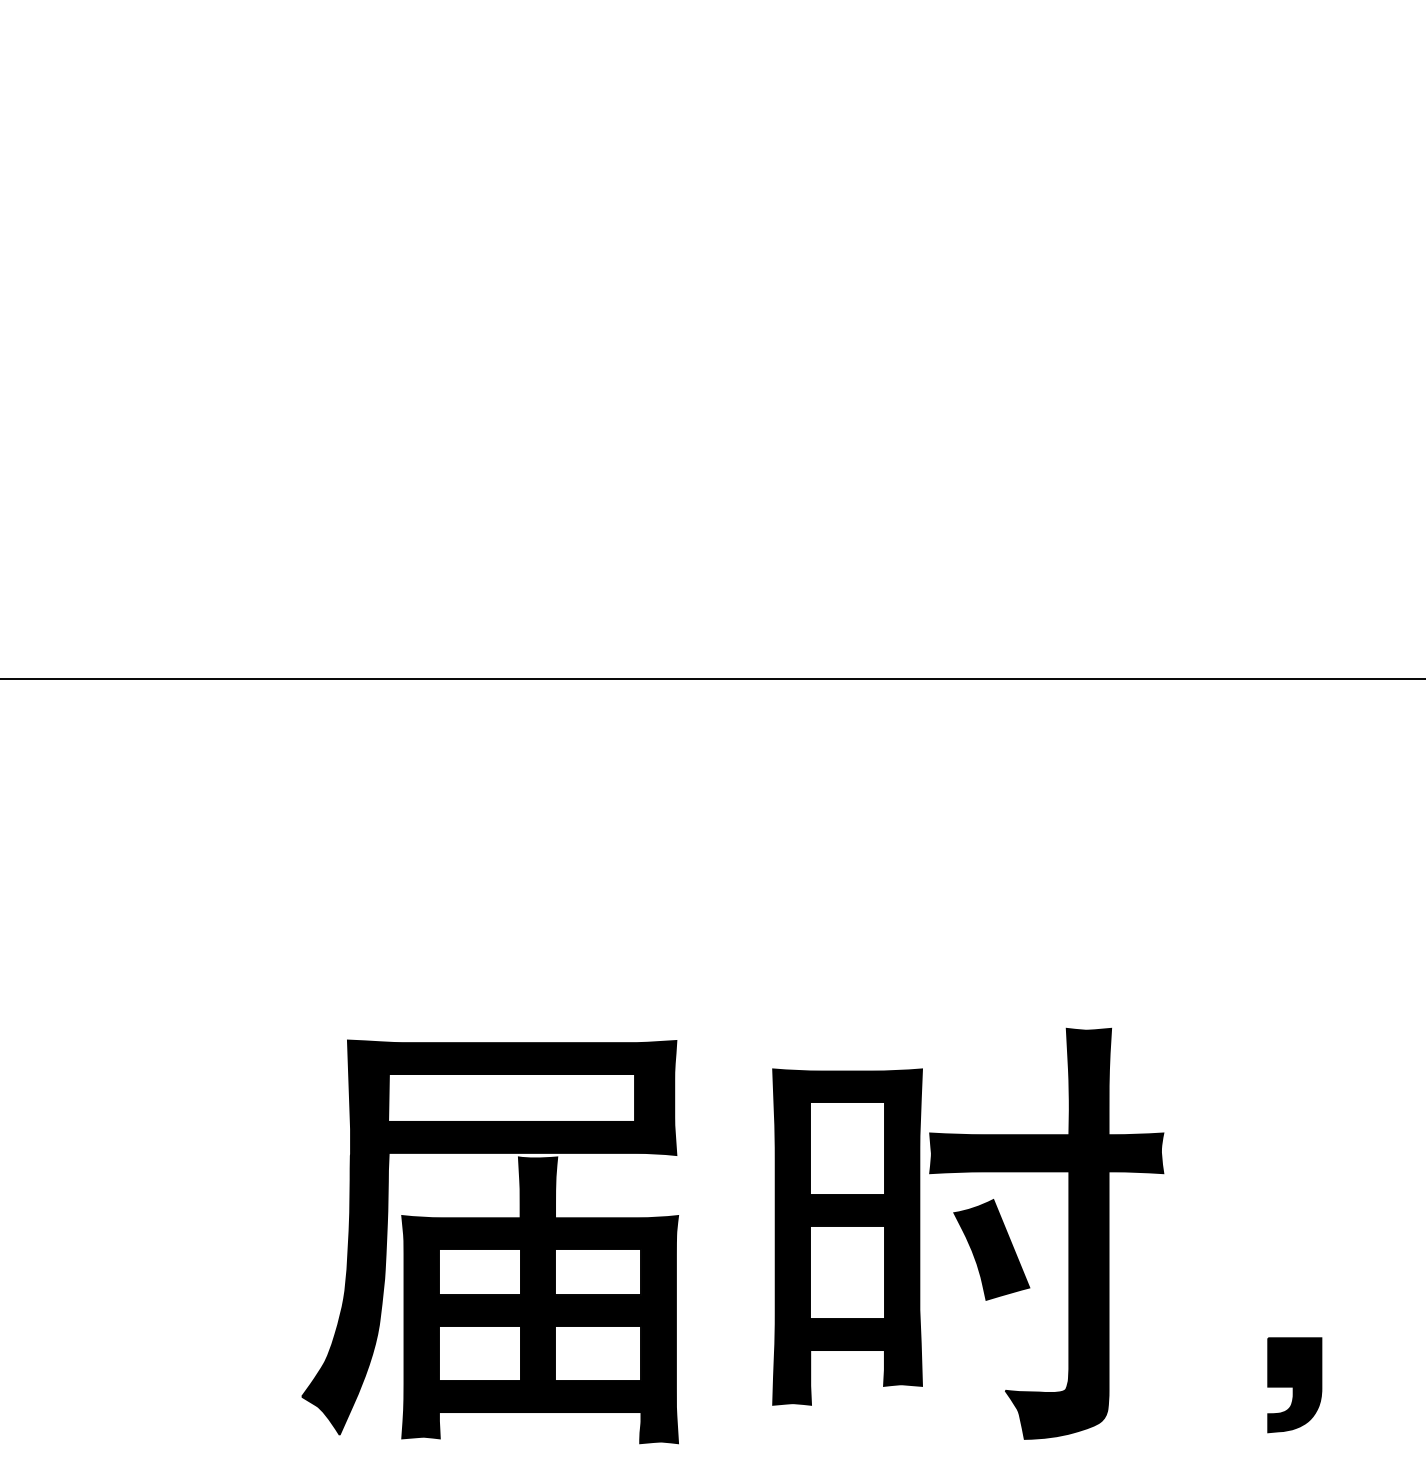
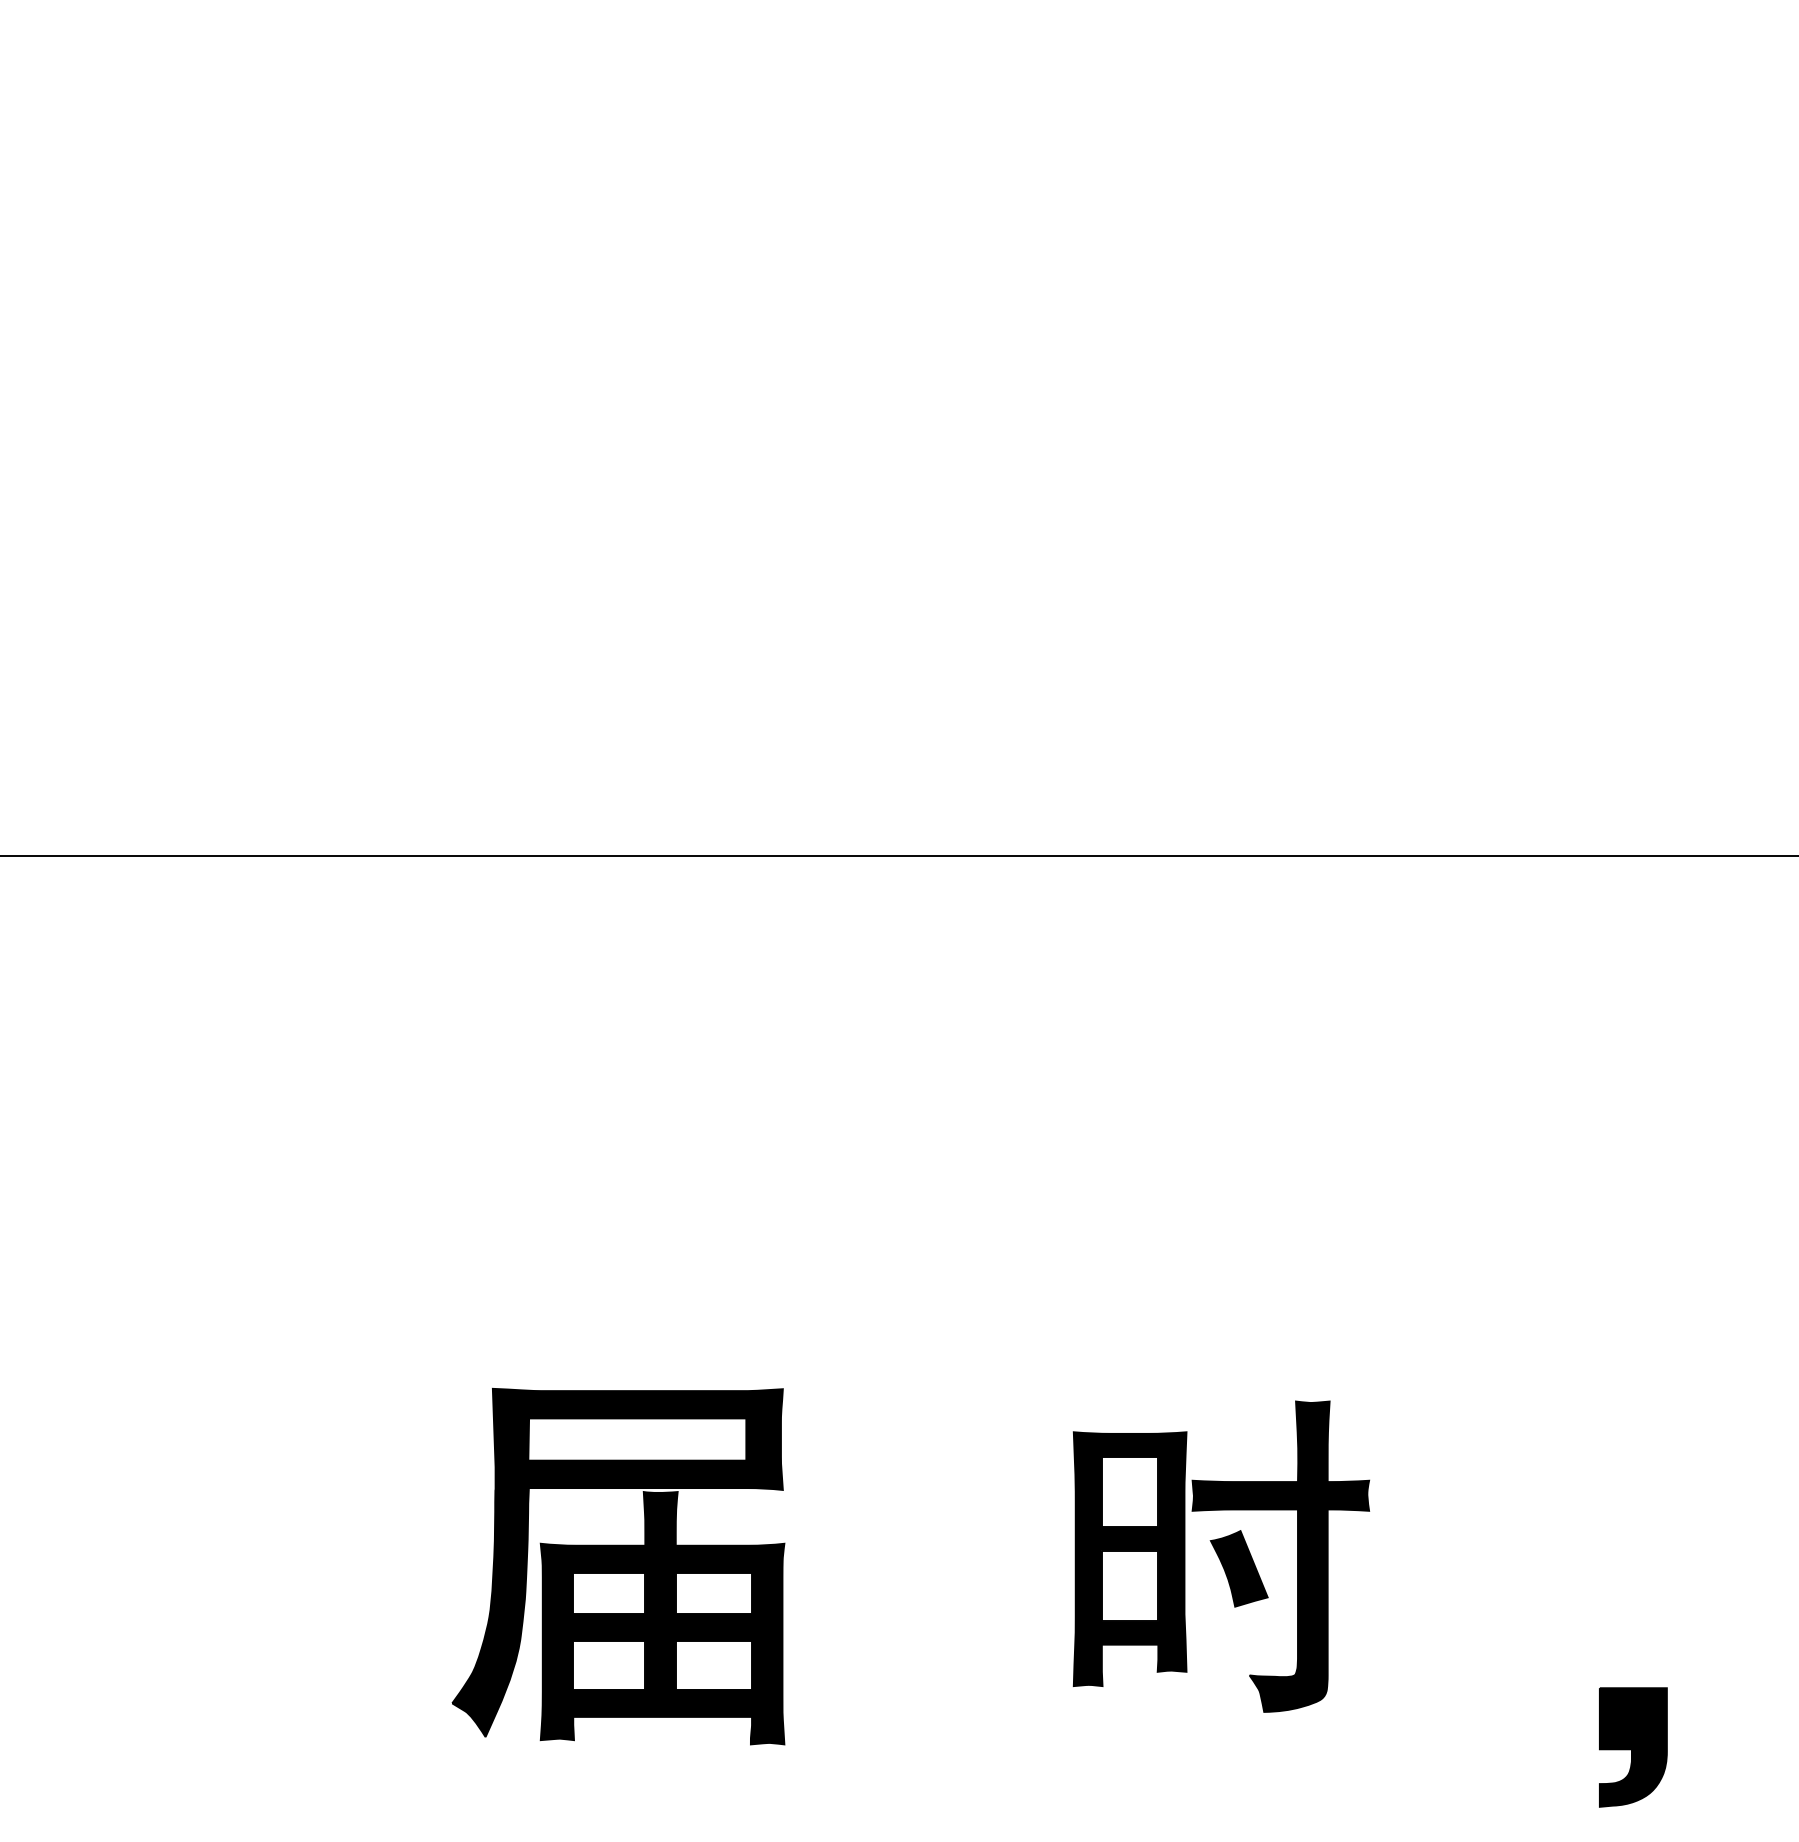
part: (968, 1233) -> (1221, 1556), size x0.6
part: (490, 1241) -> (618, 1566), size x0.7

